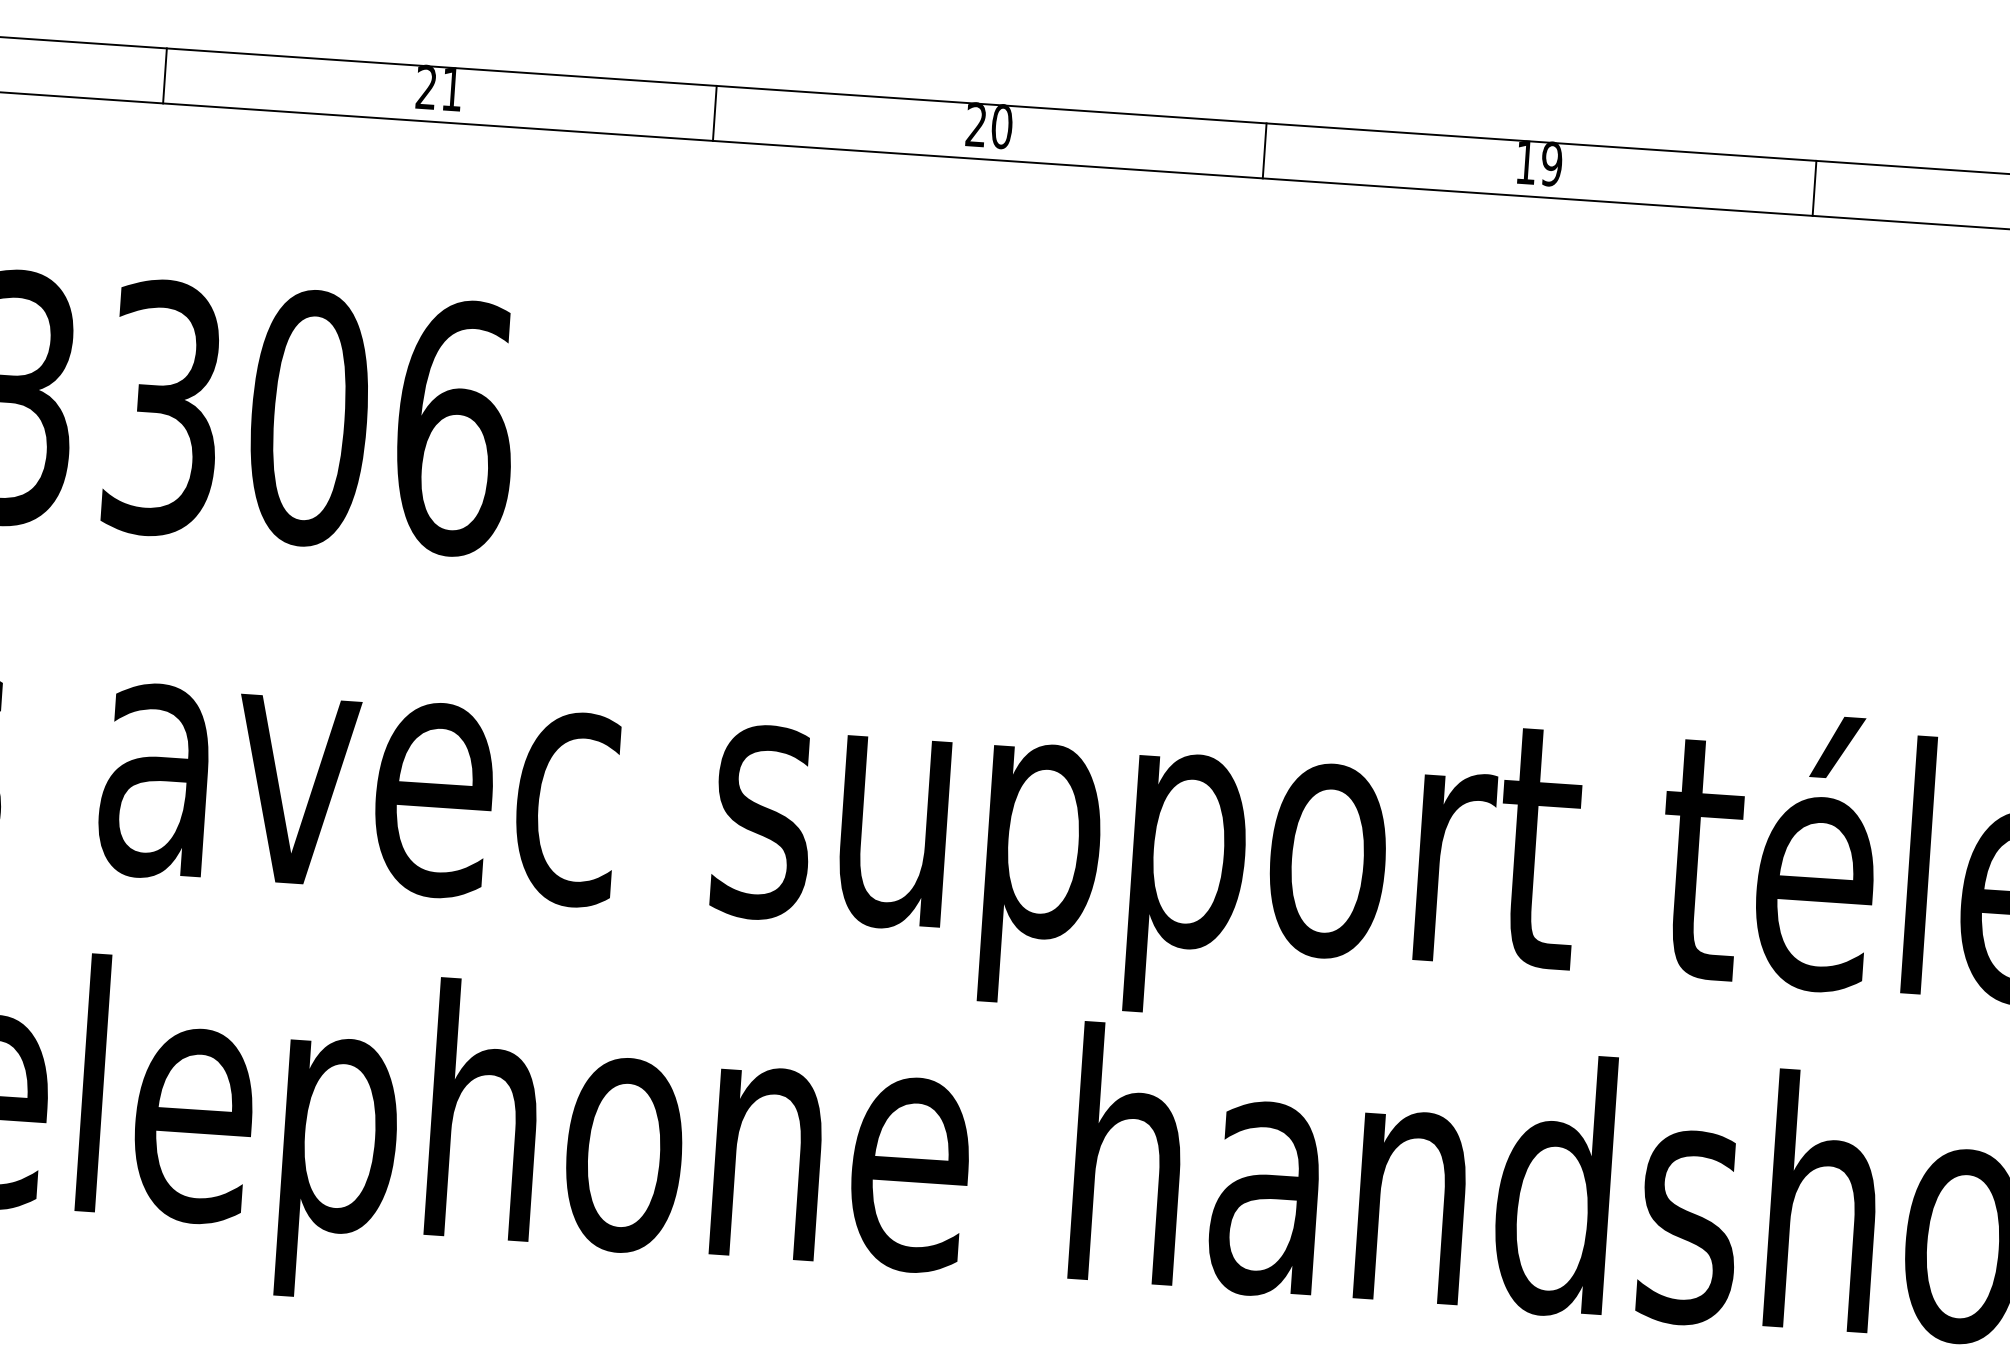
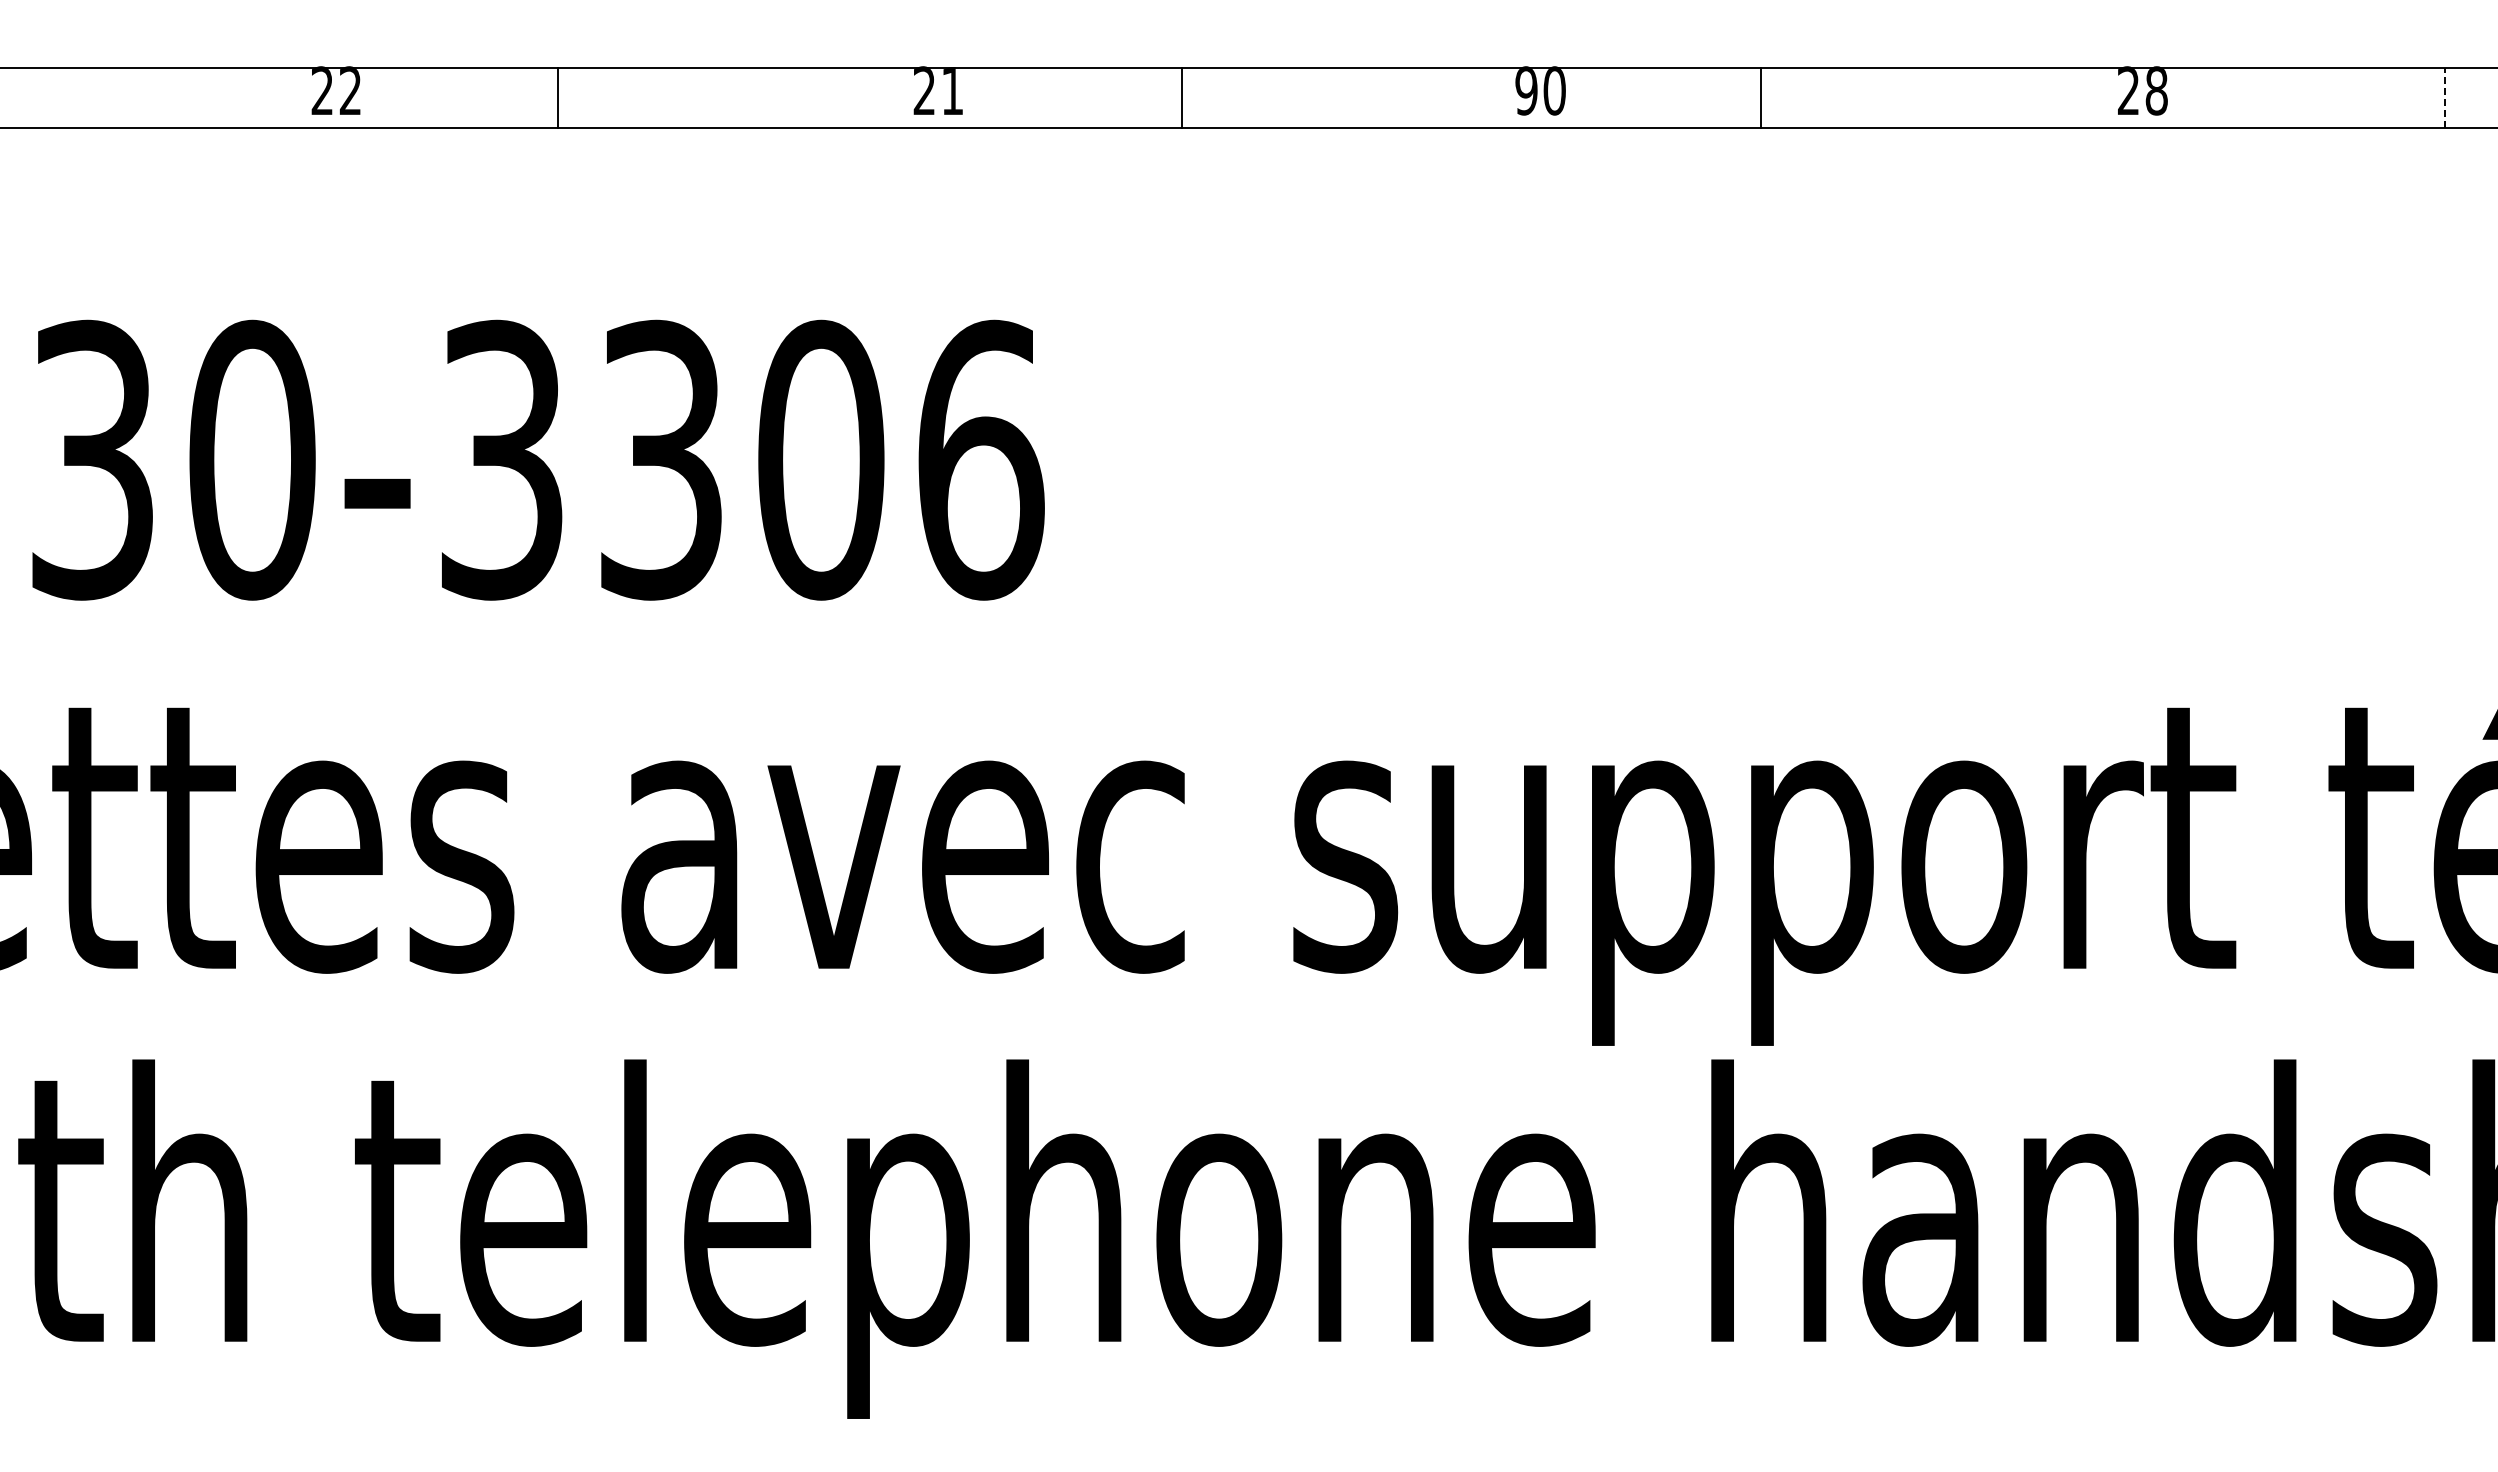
line: (164, 75) -> (557, 97), moved
line: (714, 113) -> (1181, 97), moved
text: (976, 124) -> (1526, 90), 20 -> 90
line: (1264, 150) -> (1760, 97), moved
text: (1538, 162) -> (2142, 90), 19 -> 28
line: (1814, 188) -> (2444, 97), solid -> dashed

